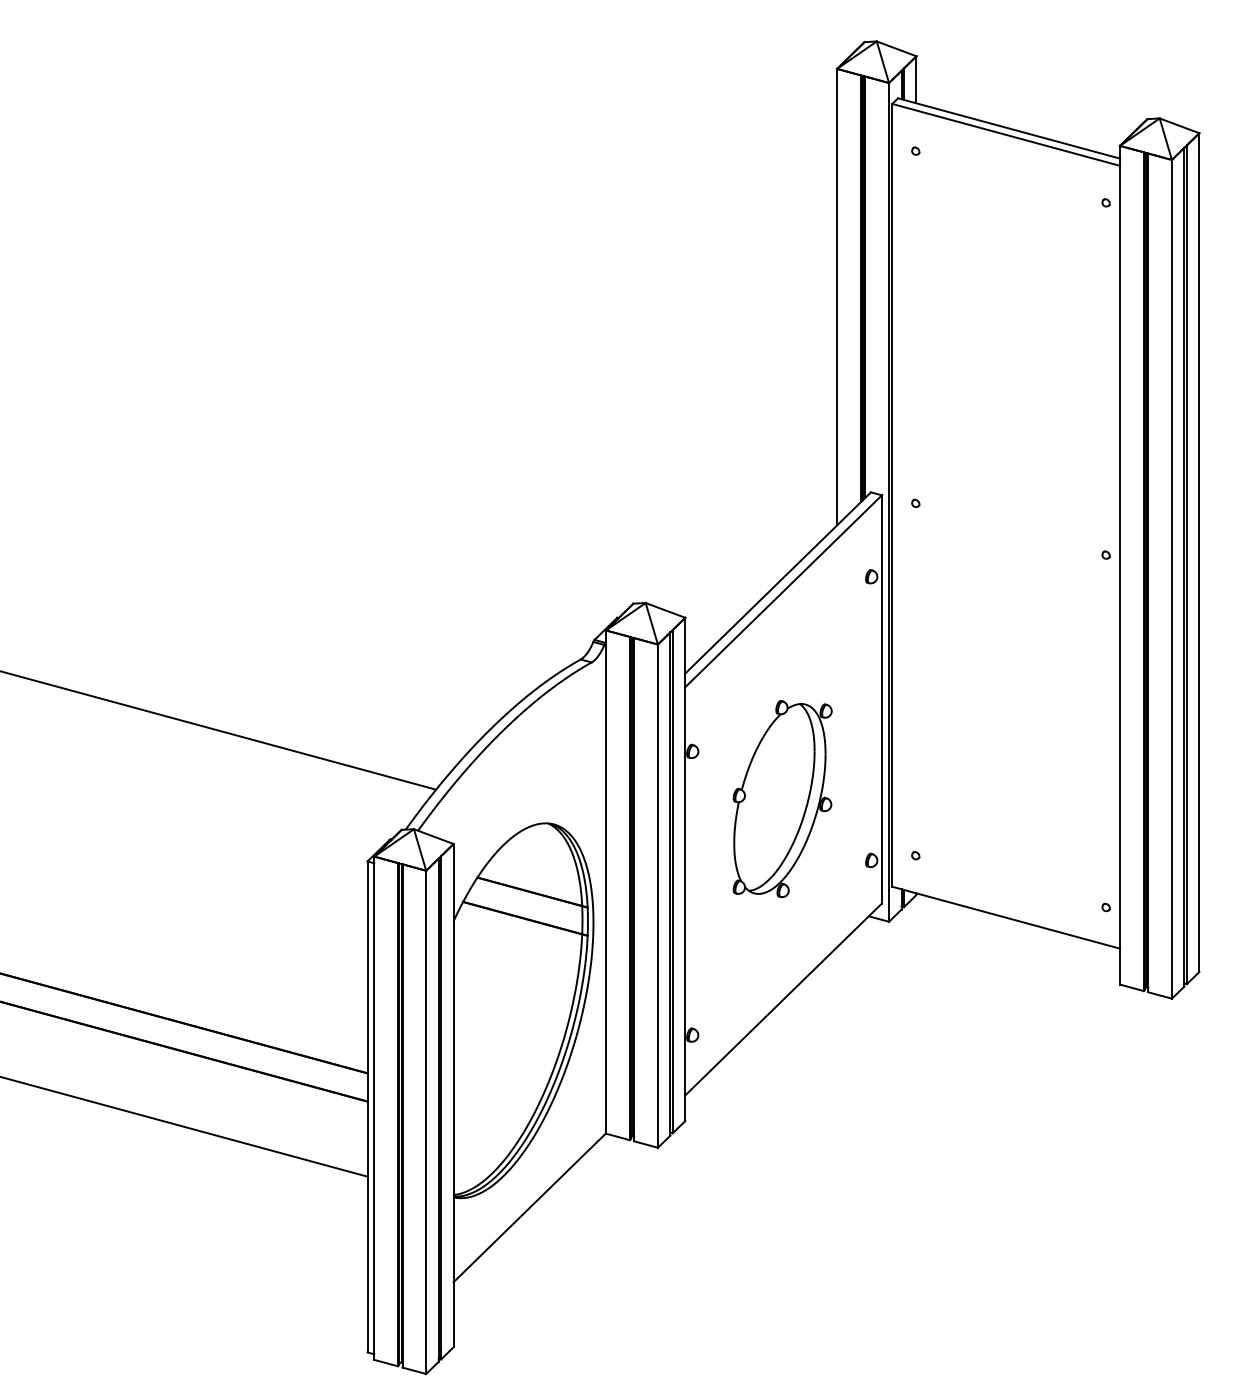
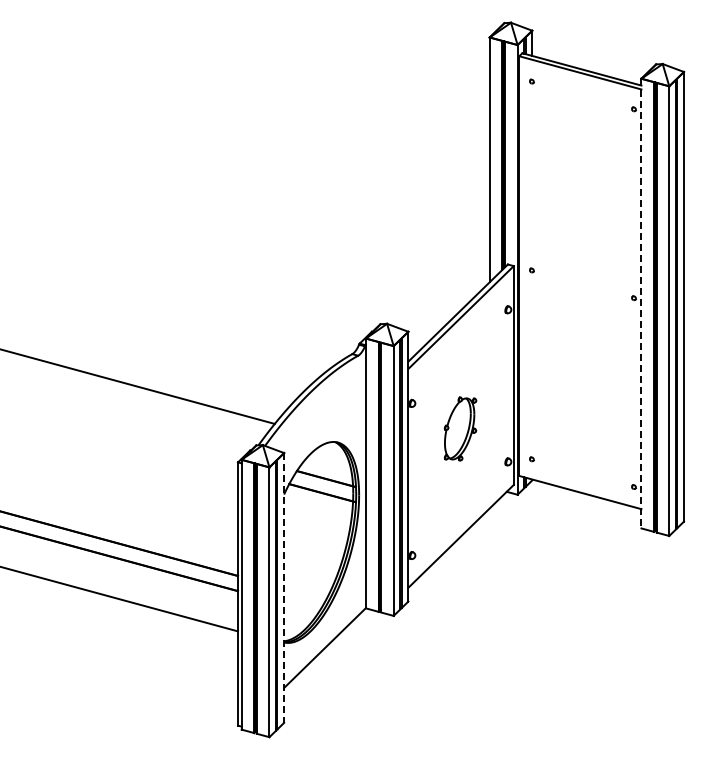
line: (1120, 565) -> (641, 303), solid -> dashed
part: (782, 798) -> (460, 428), size x0.6
line: (454, 1094) -> (284, 587), solid -> dashed

